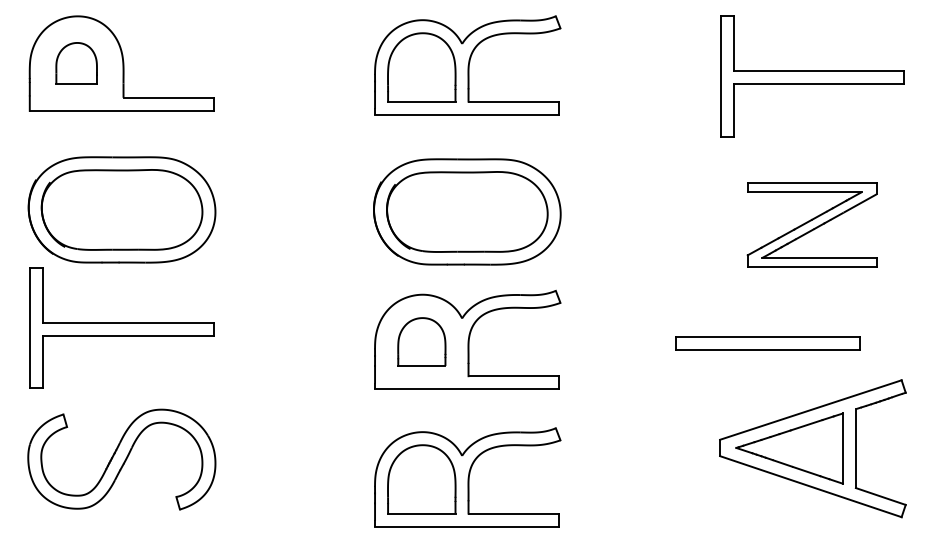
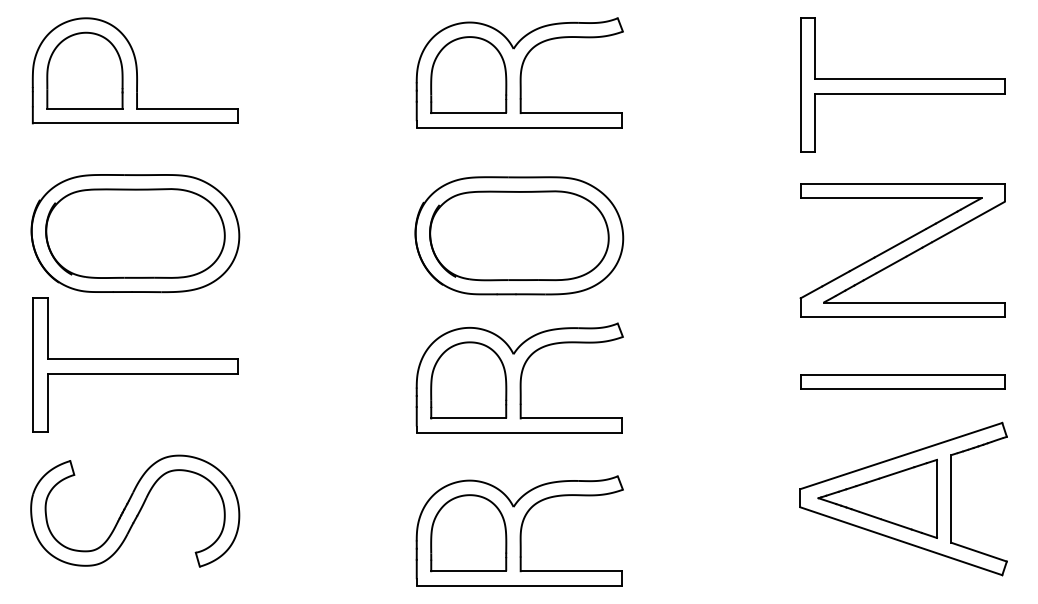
part: (76, 63) -> (84, 70), size x1.67
part: (811, 225) -> (902, 250), size x1.43
part: (421, 342) -> (468, 380), size x1.43
part: (766, 342) -> (902, 381), moved

